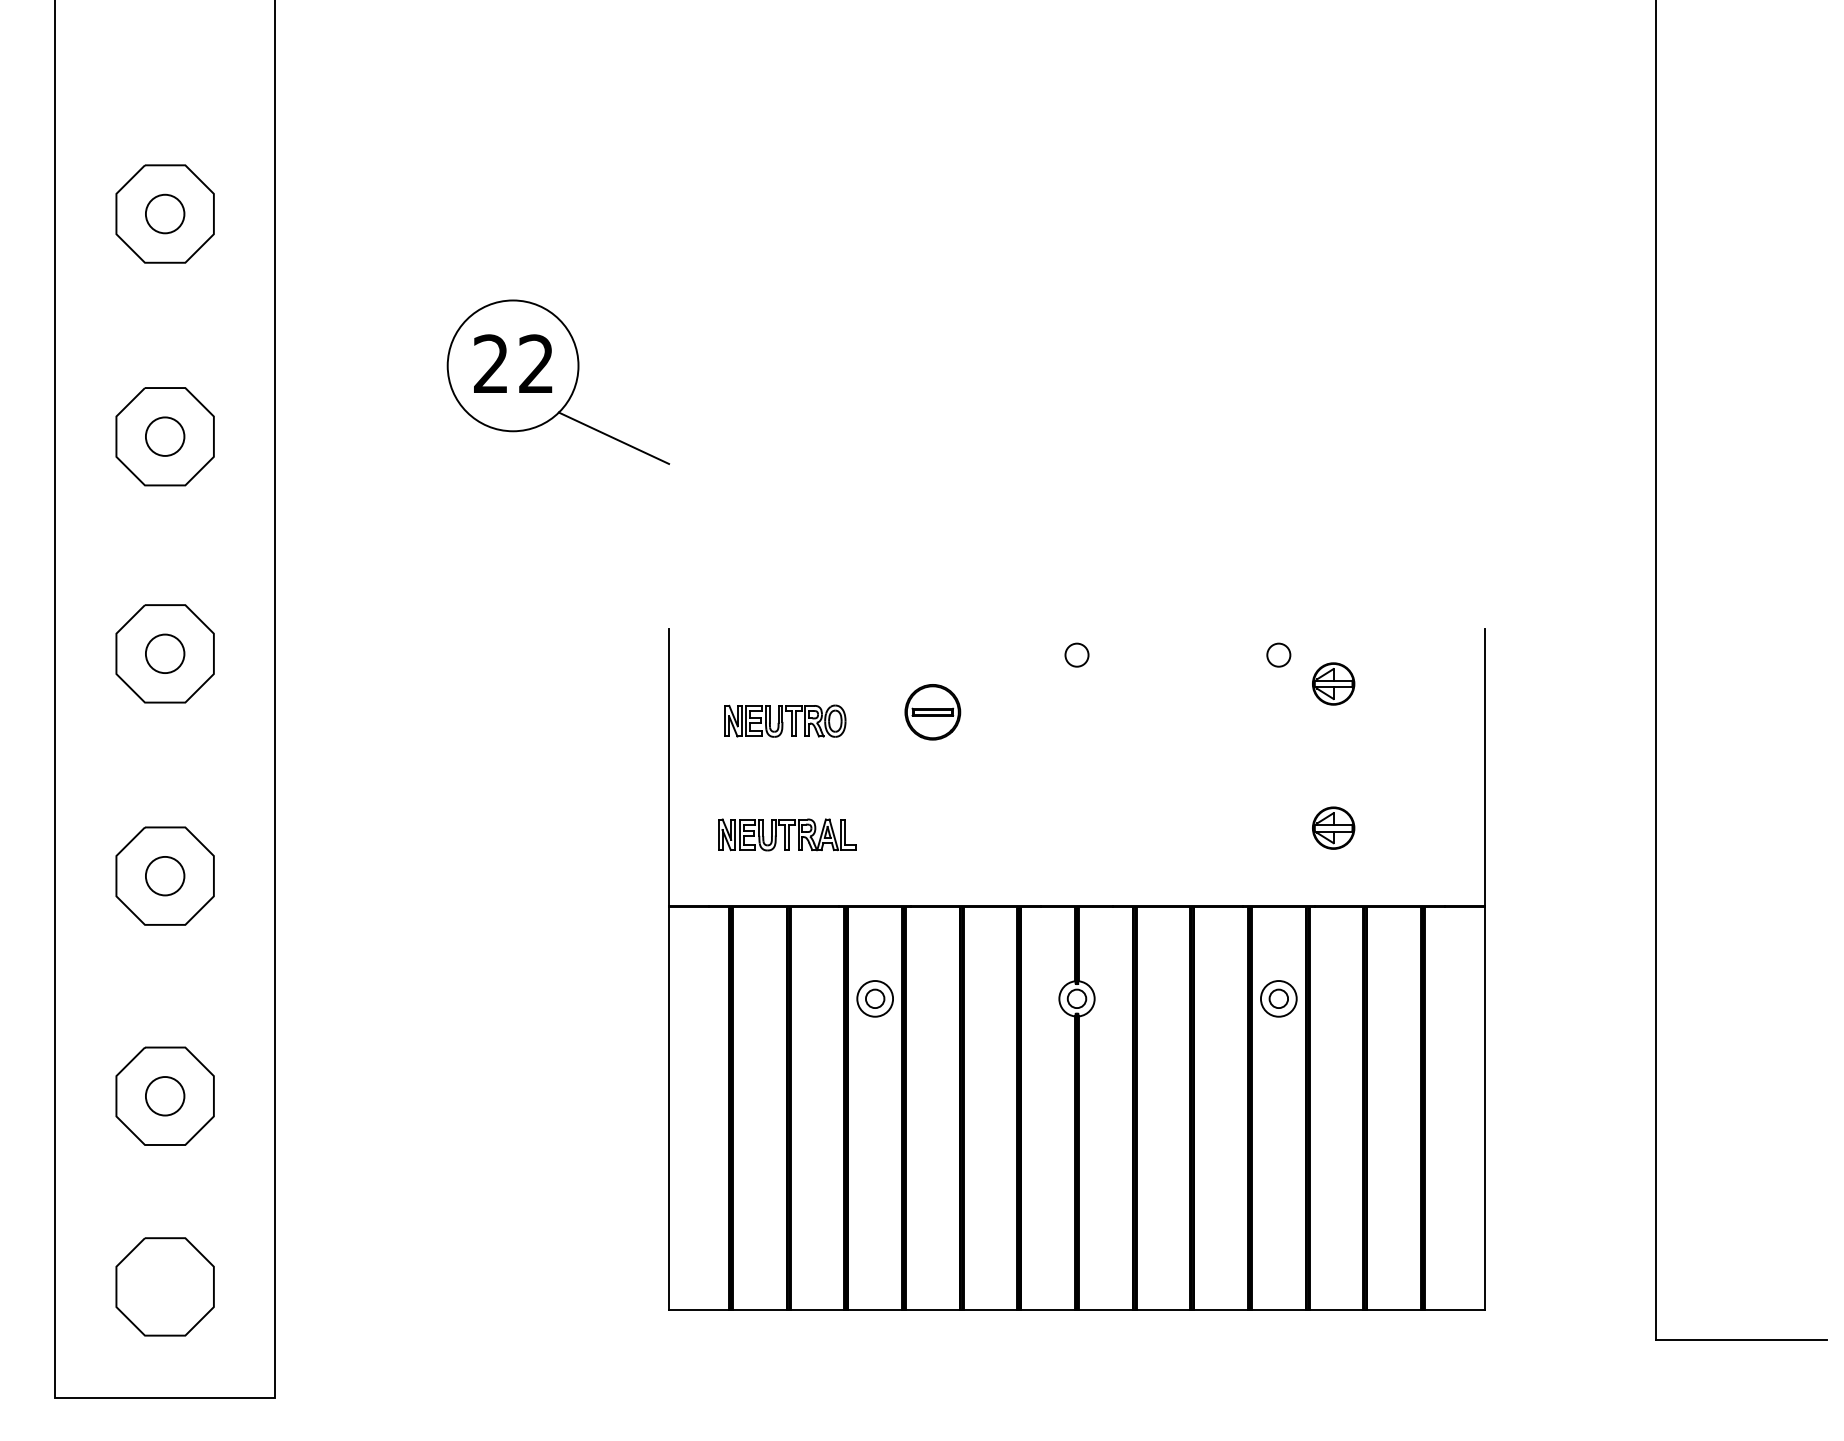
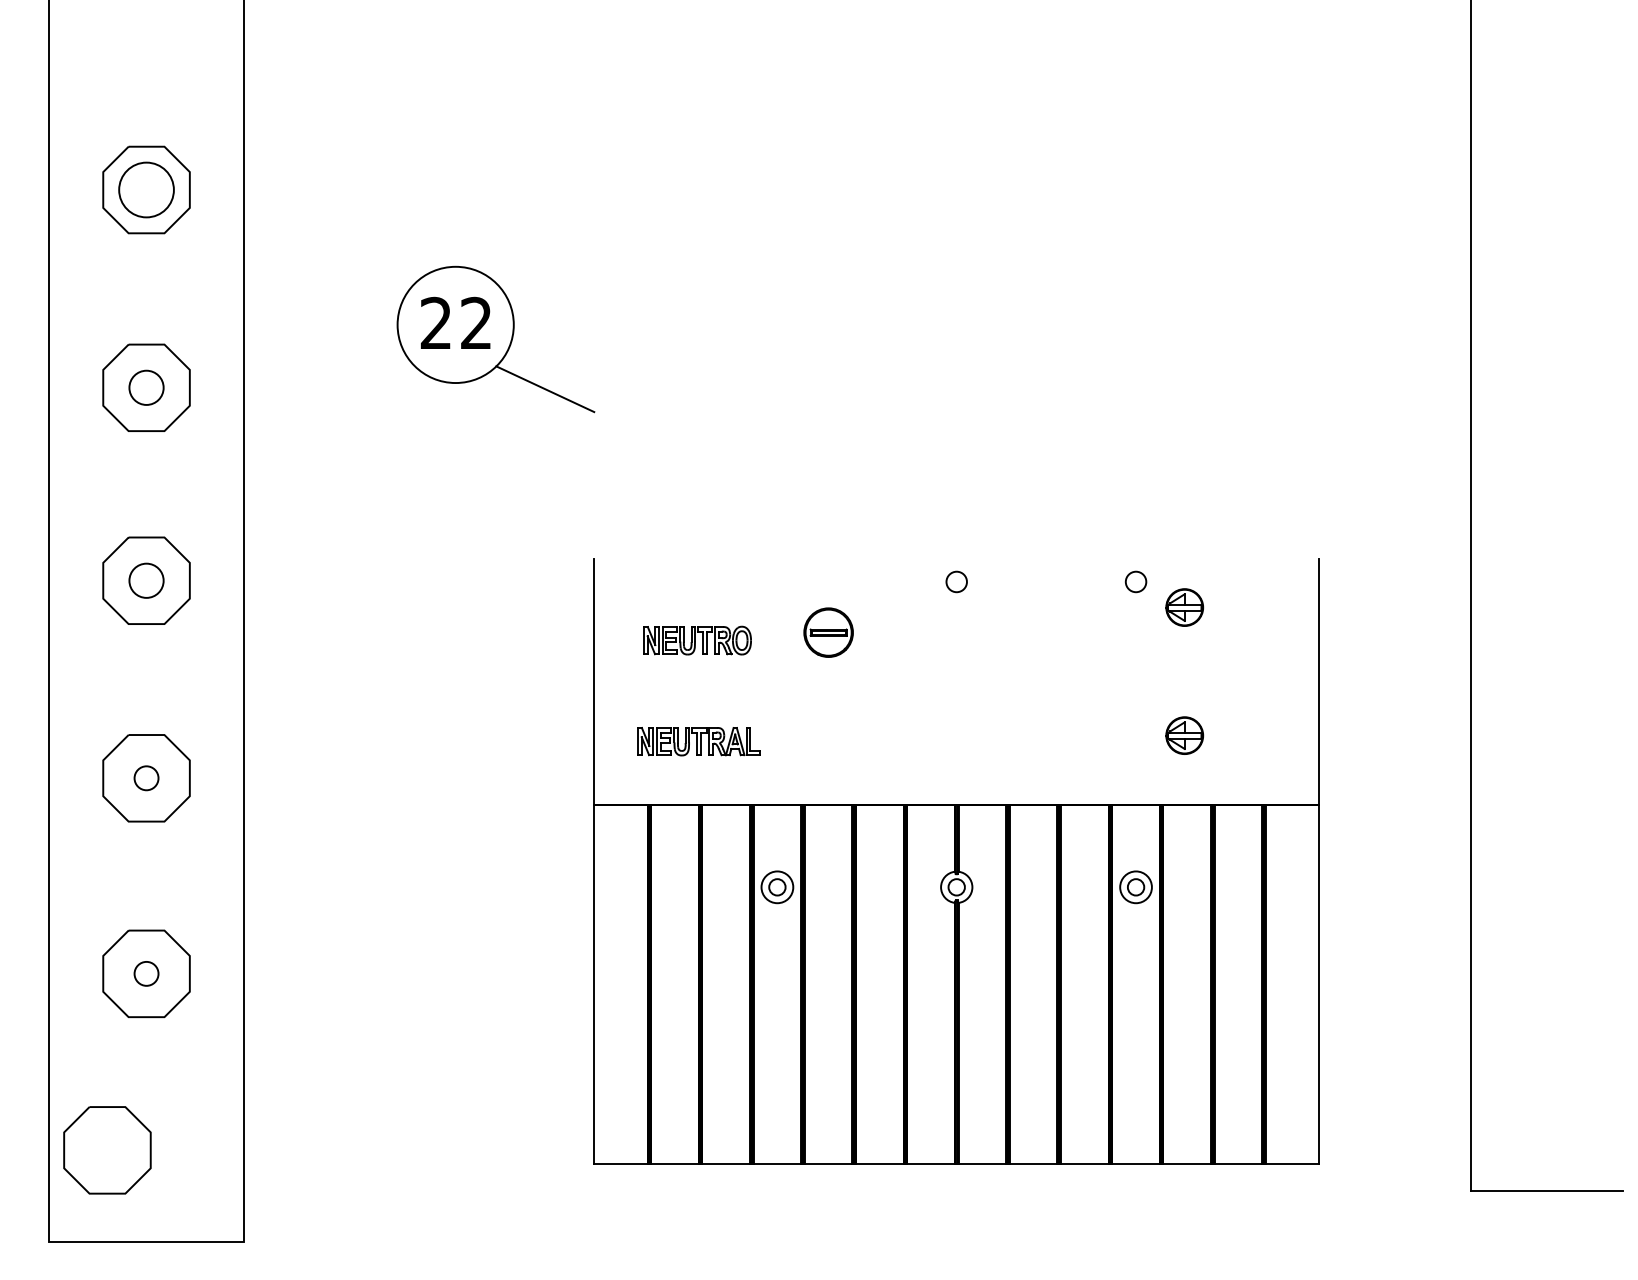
circle: (164, 213) -> (145, 189), size x1.6
circle: (164, 875) -> (145, 777), size x0.7
circle: (164, 1096) -> (145, 974), size x0.7
part: (164, 1286) -> (106, 1149), moved

